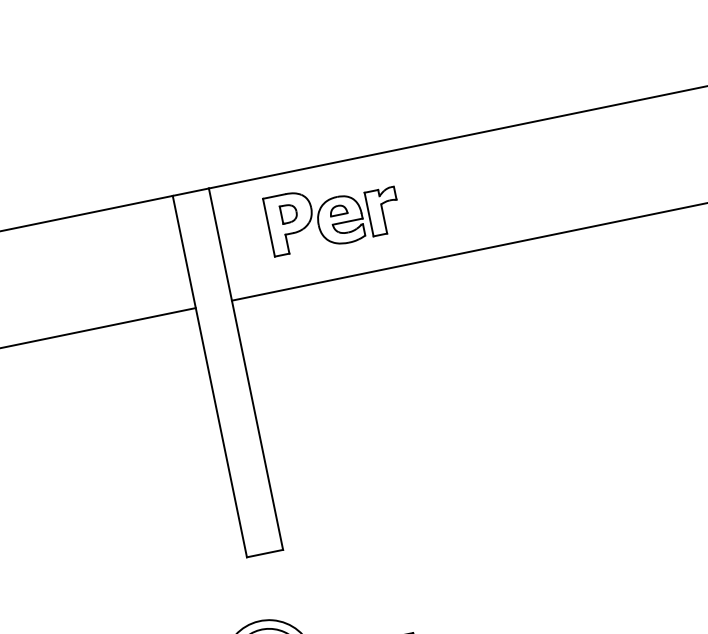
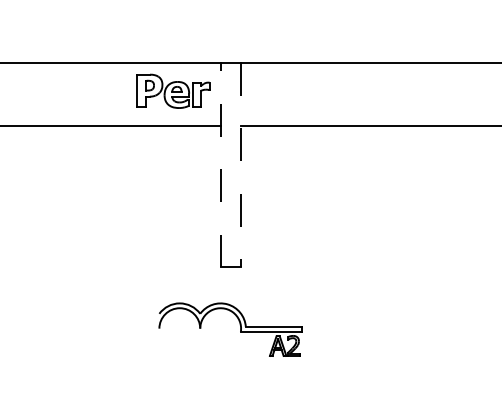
part: (332, 213) -> (173, 90), moved
line: (246, 369) -> (241, 165), solid -> dashed
line: (209, 375) -> (220, 164), solid -> dashed

